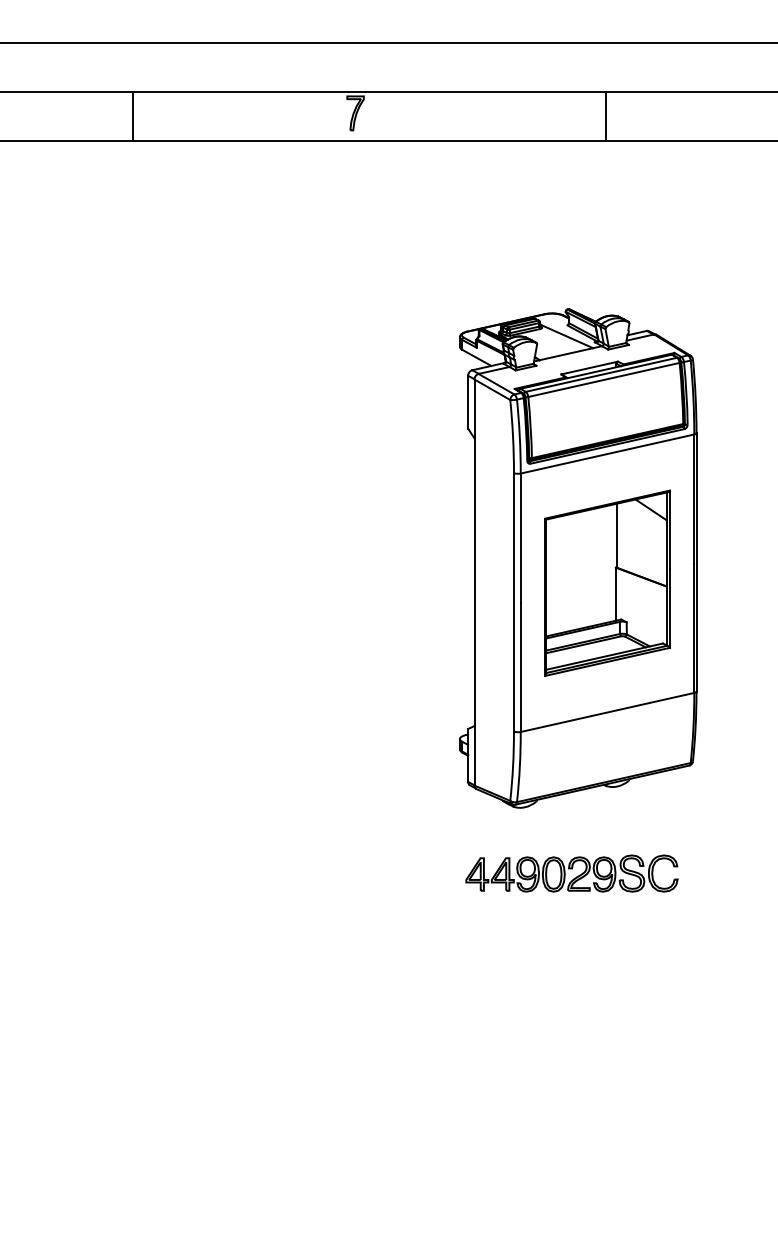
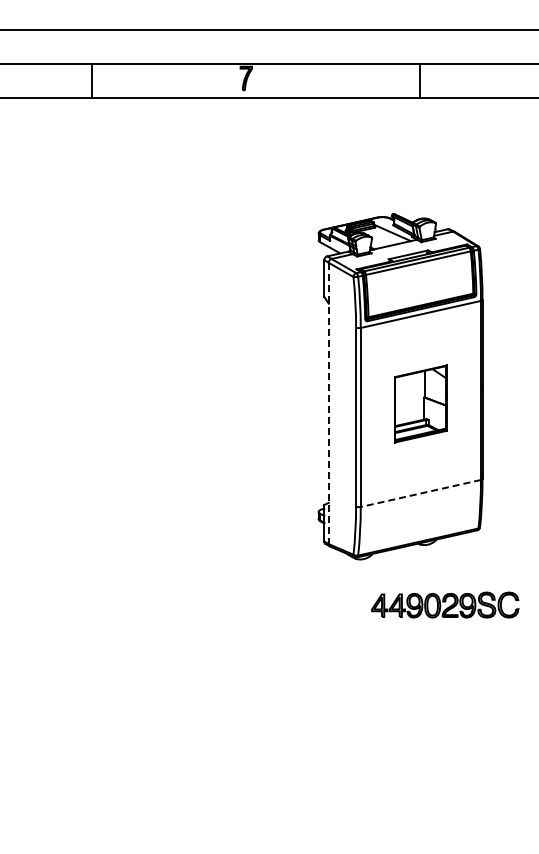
line: (474, 582) -> (328, 403), solid -> dashed
part: (606, 582) -> (420, 403), size x0.6
line: (606, 712) -> (420, 493), solid -> dashed
part: (572, 872) -> (445, 604), moved

